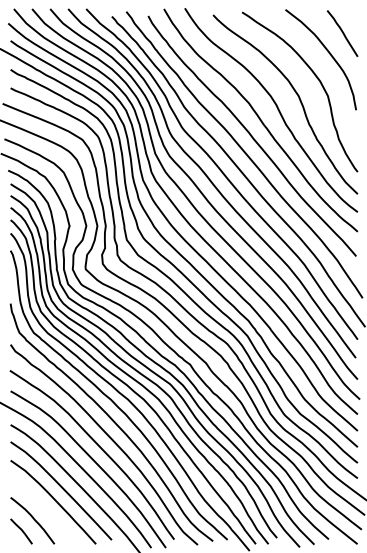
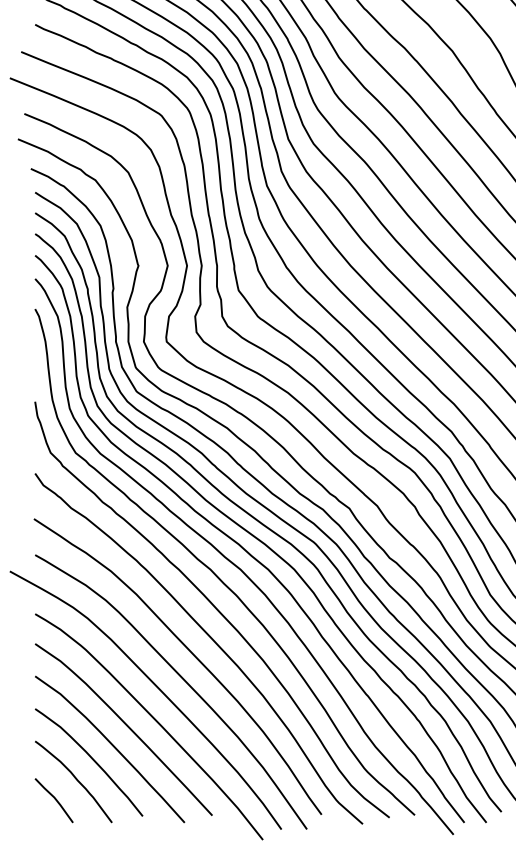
curve: (42, 508) -> (90, 760), added

